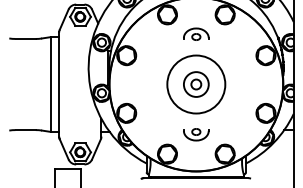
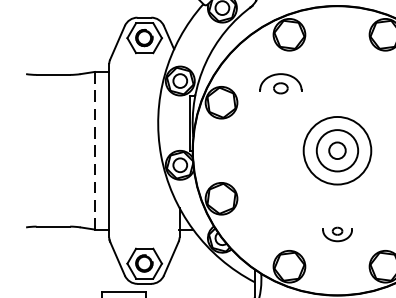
part: (196, 33) -> (281, 82), moved
circle: (196, 84) -> (337, 150), size x0.7
line: (50, 85) -> (94, 152), solid -> dashed
part: (196, 134) -> (337, 233), size x0.7

